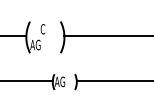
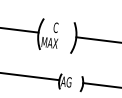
text: (38, 44) -> (49, 42), AG -> MAX

